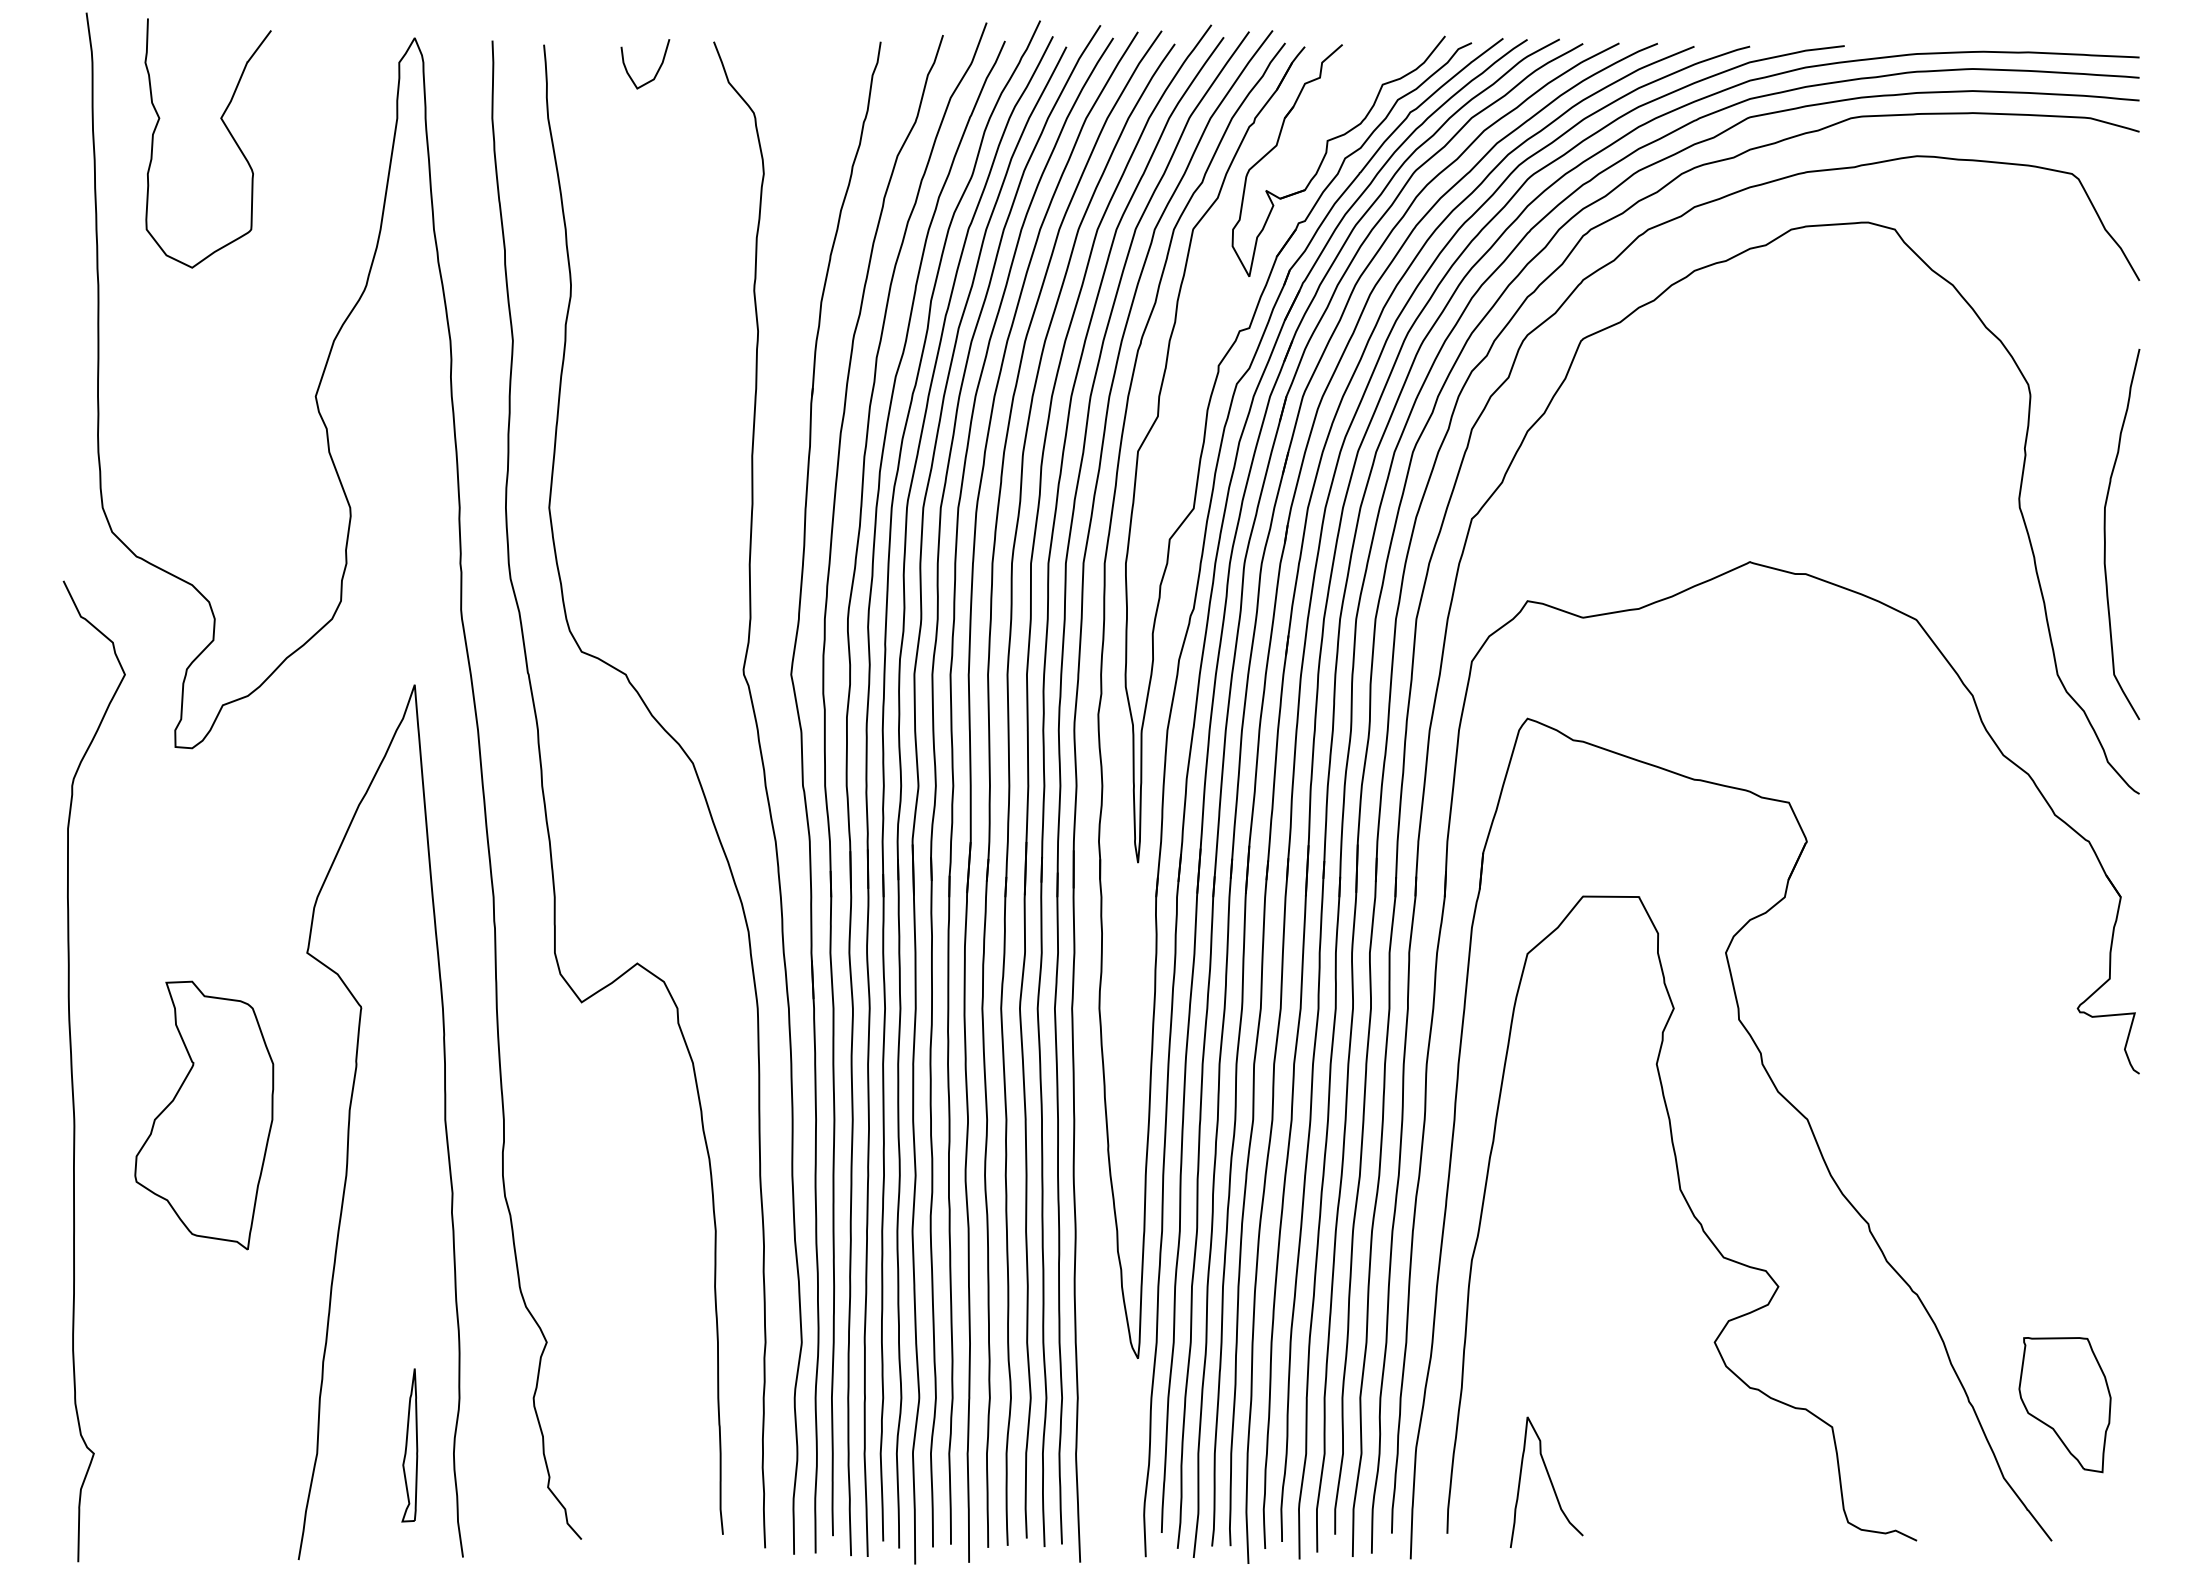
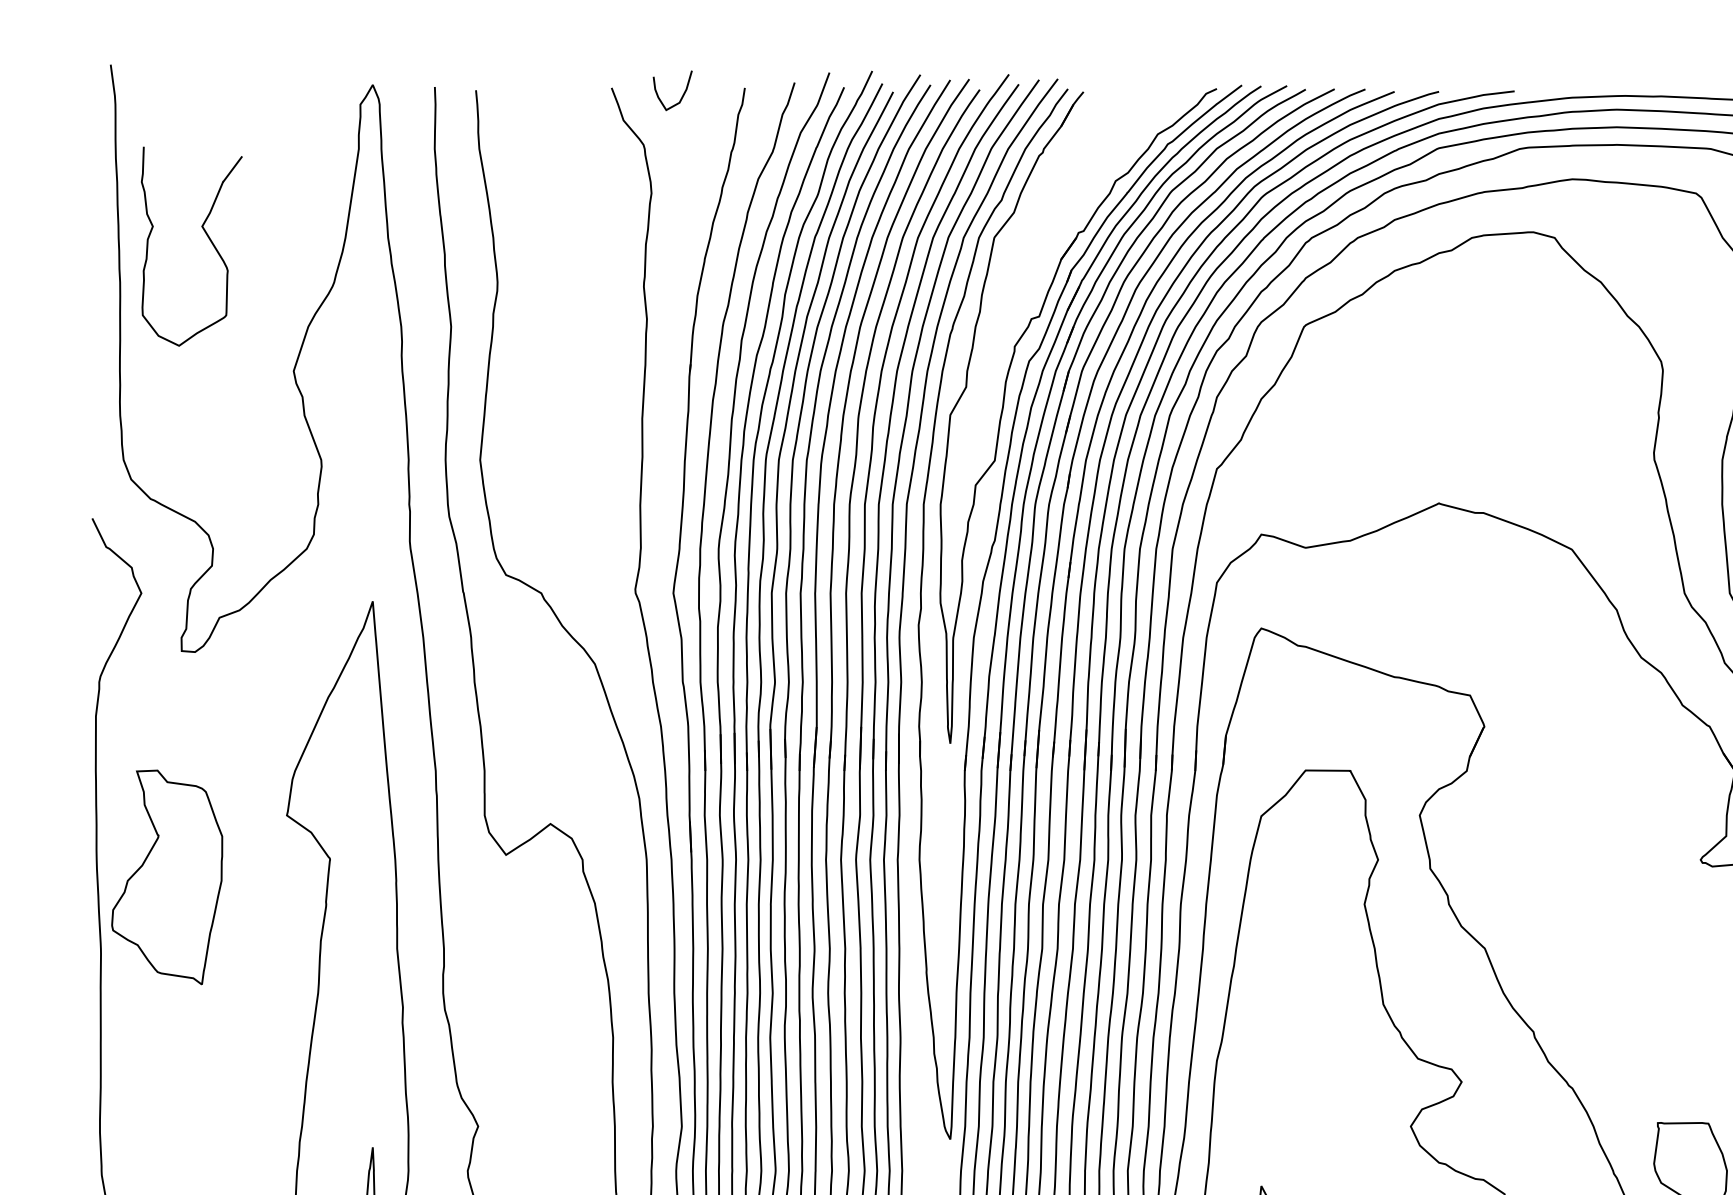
curve: (657, 70) -> (682, 95), moved
curve: (226, 129) -> (206, 235), moved
part: (1327, 152) -> (1101, 176), removed
part: (204, 1115) -> (167, 877), moved

